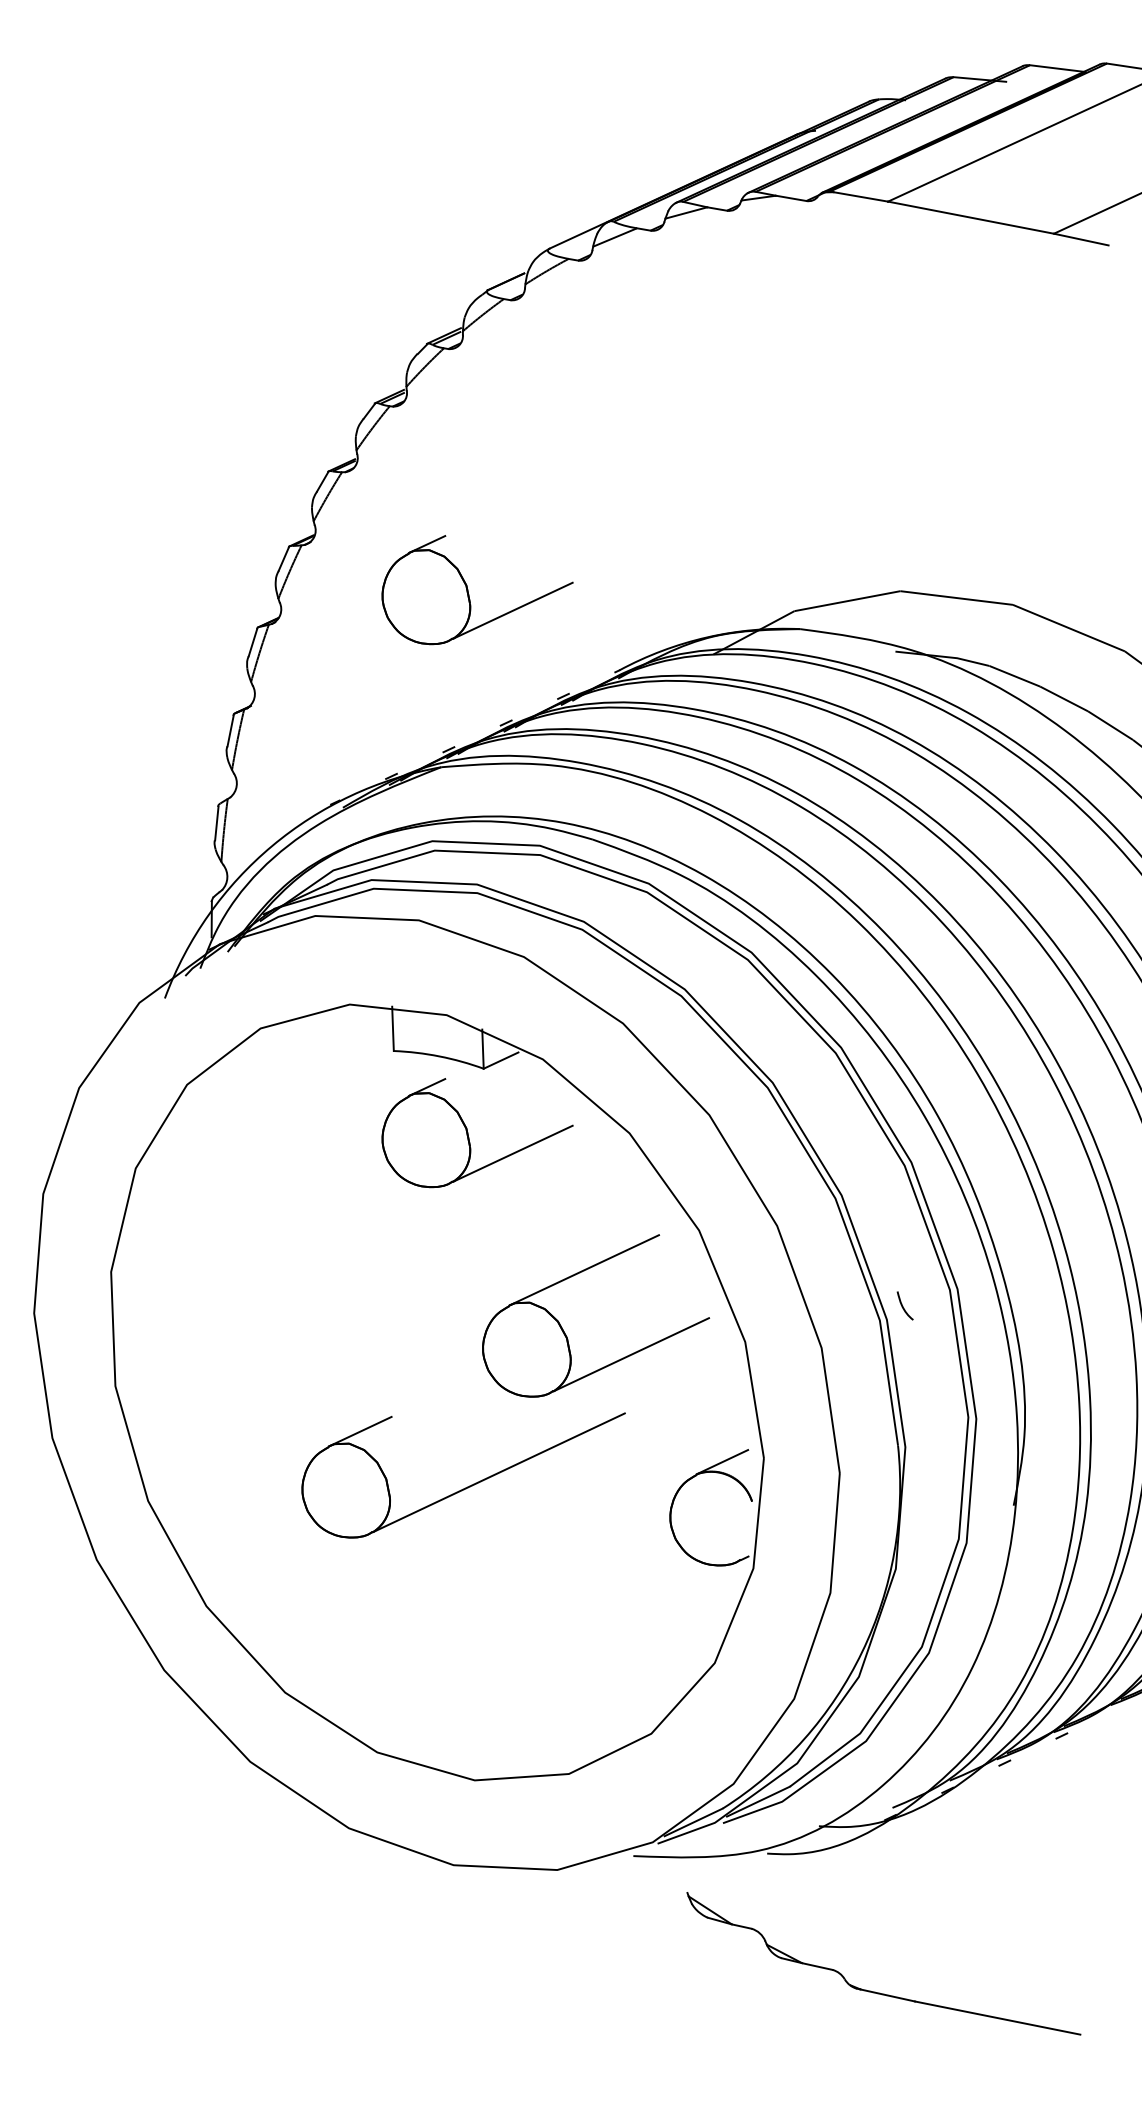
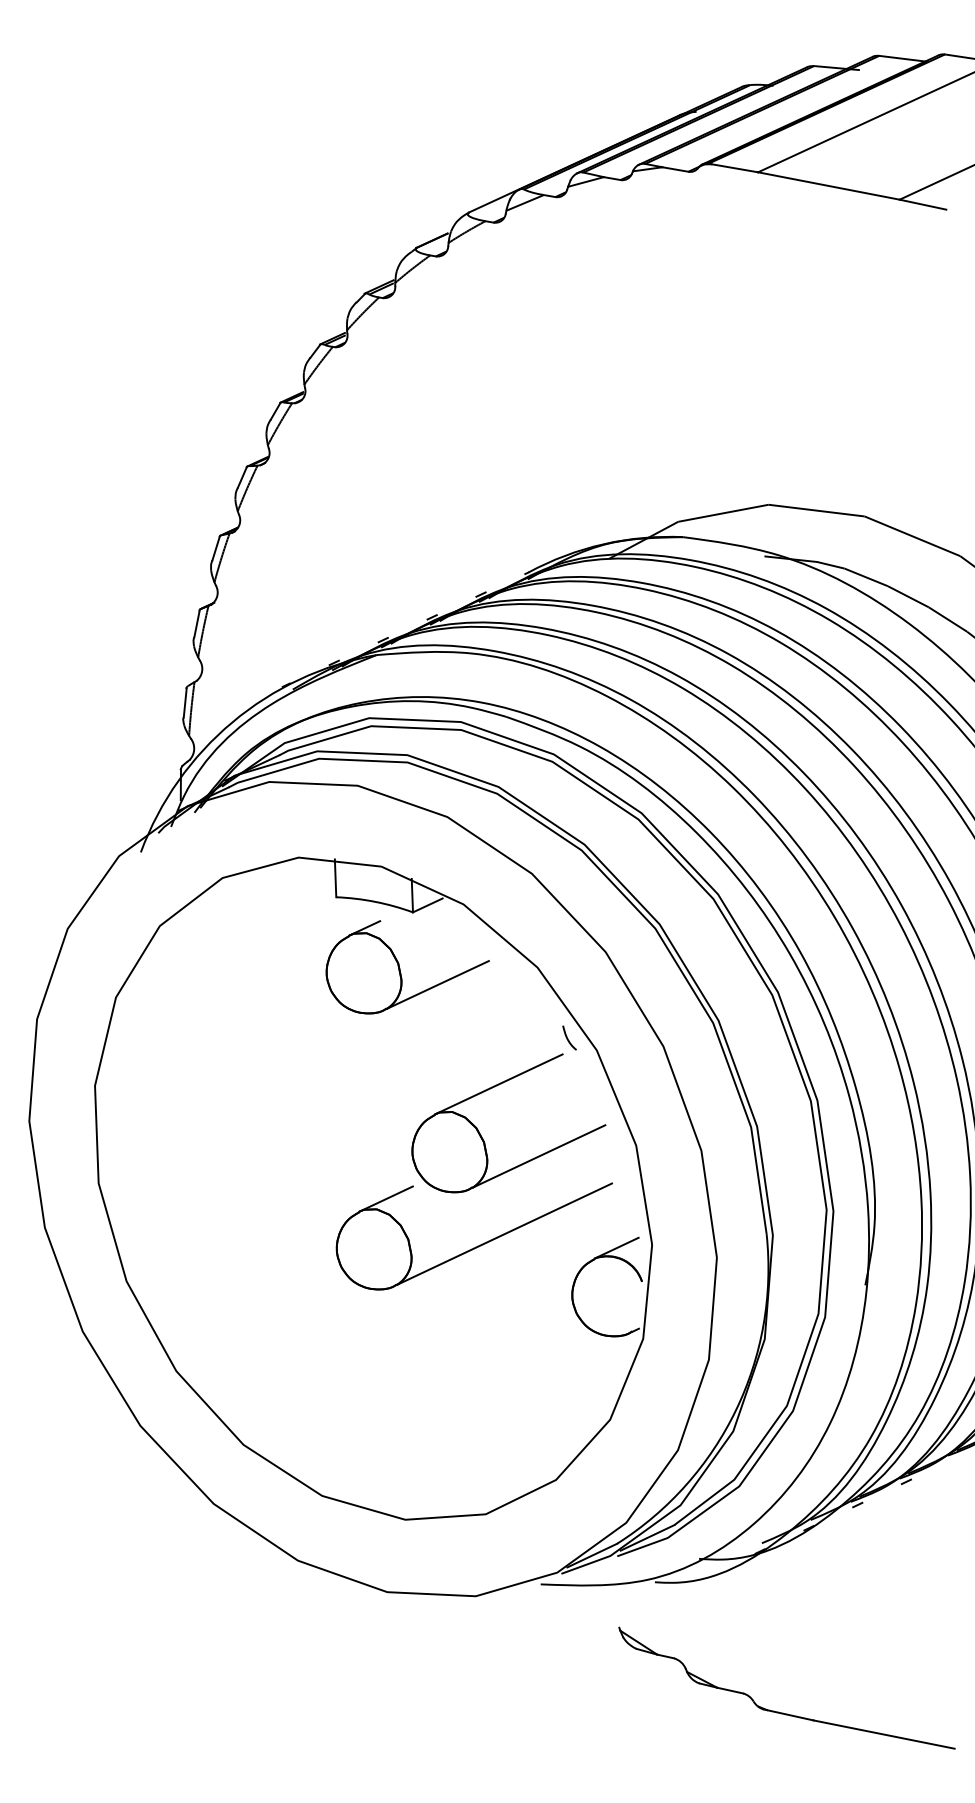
part: (469, 594) -> (400, 507), removed
curve: (903, 1306) -> (568, 1038), moved
part: (469, 1485) -> (479, 1245), moved
part: (875, 1991) -> (779, 1711), moved

